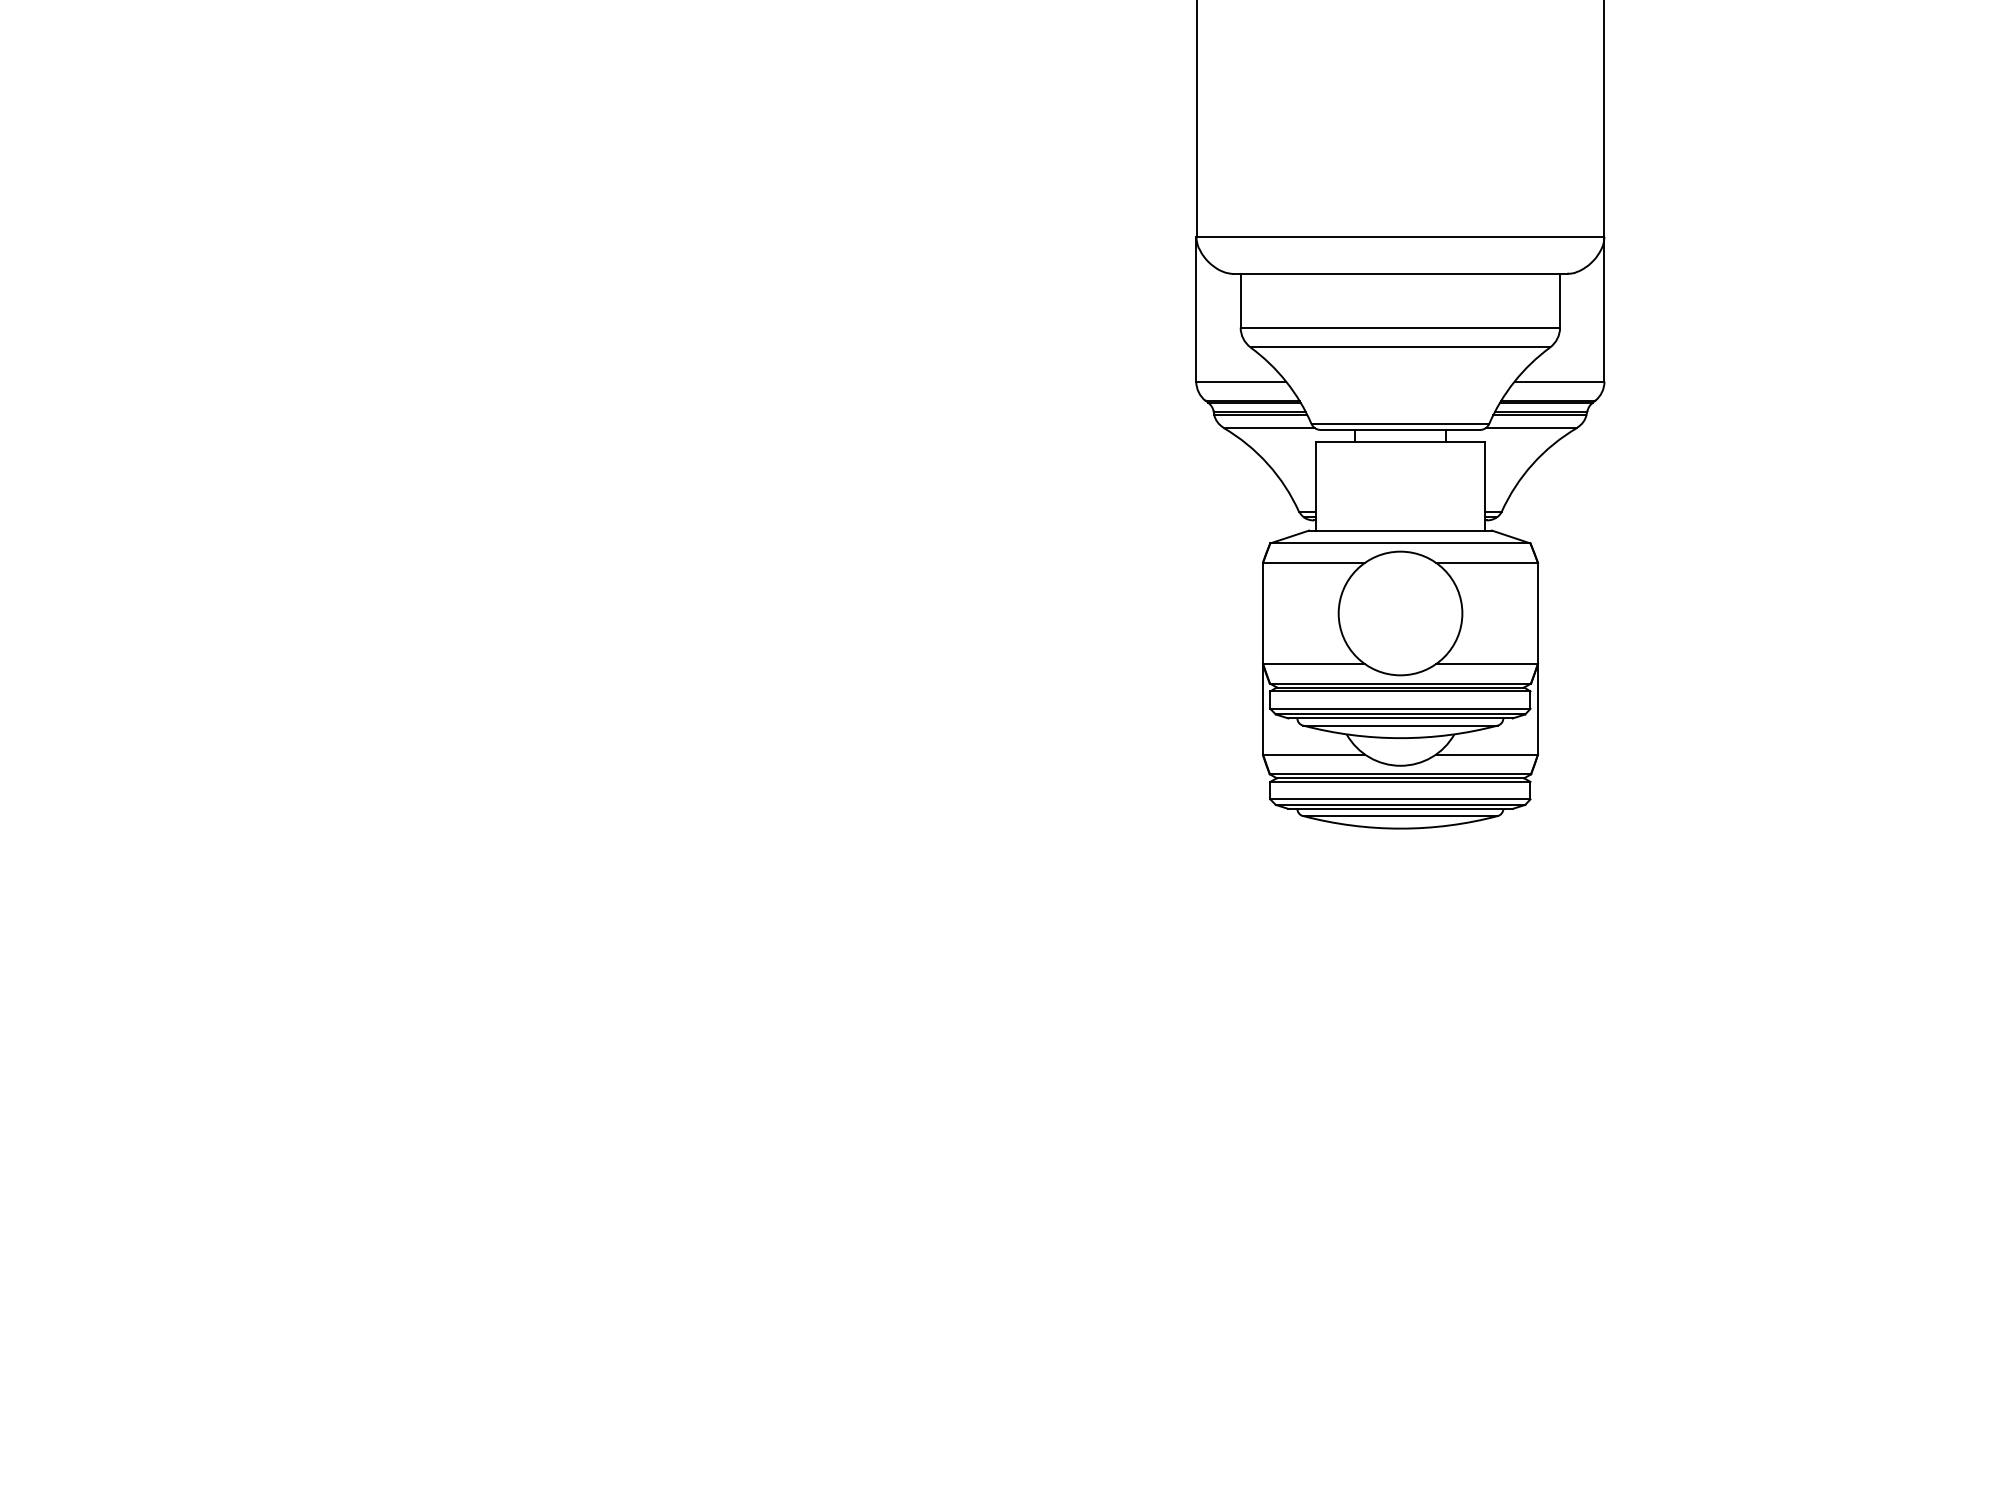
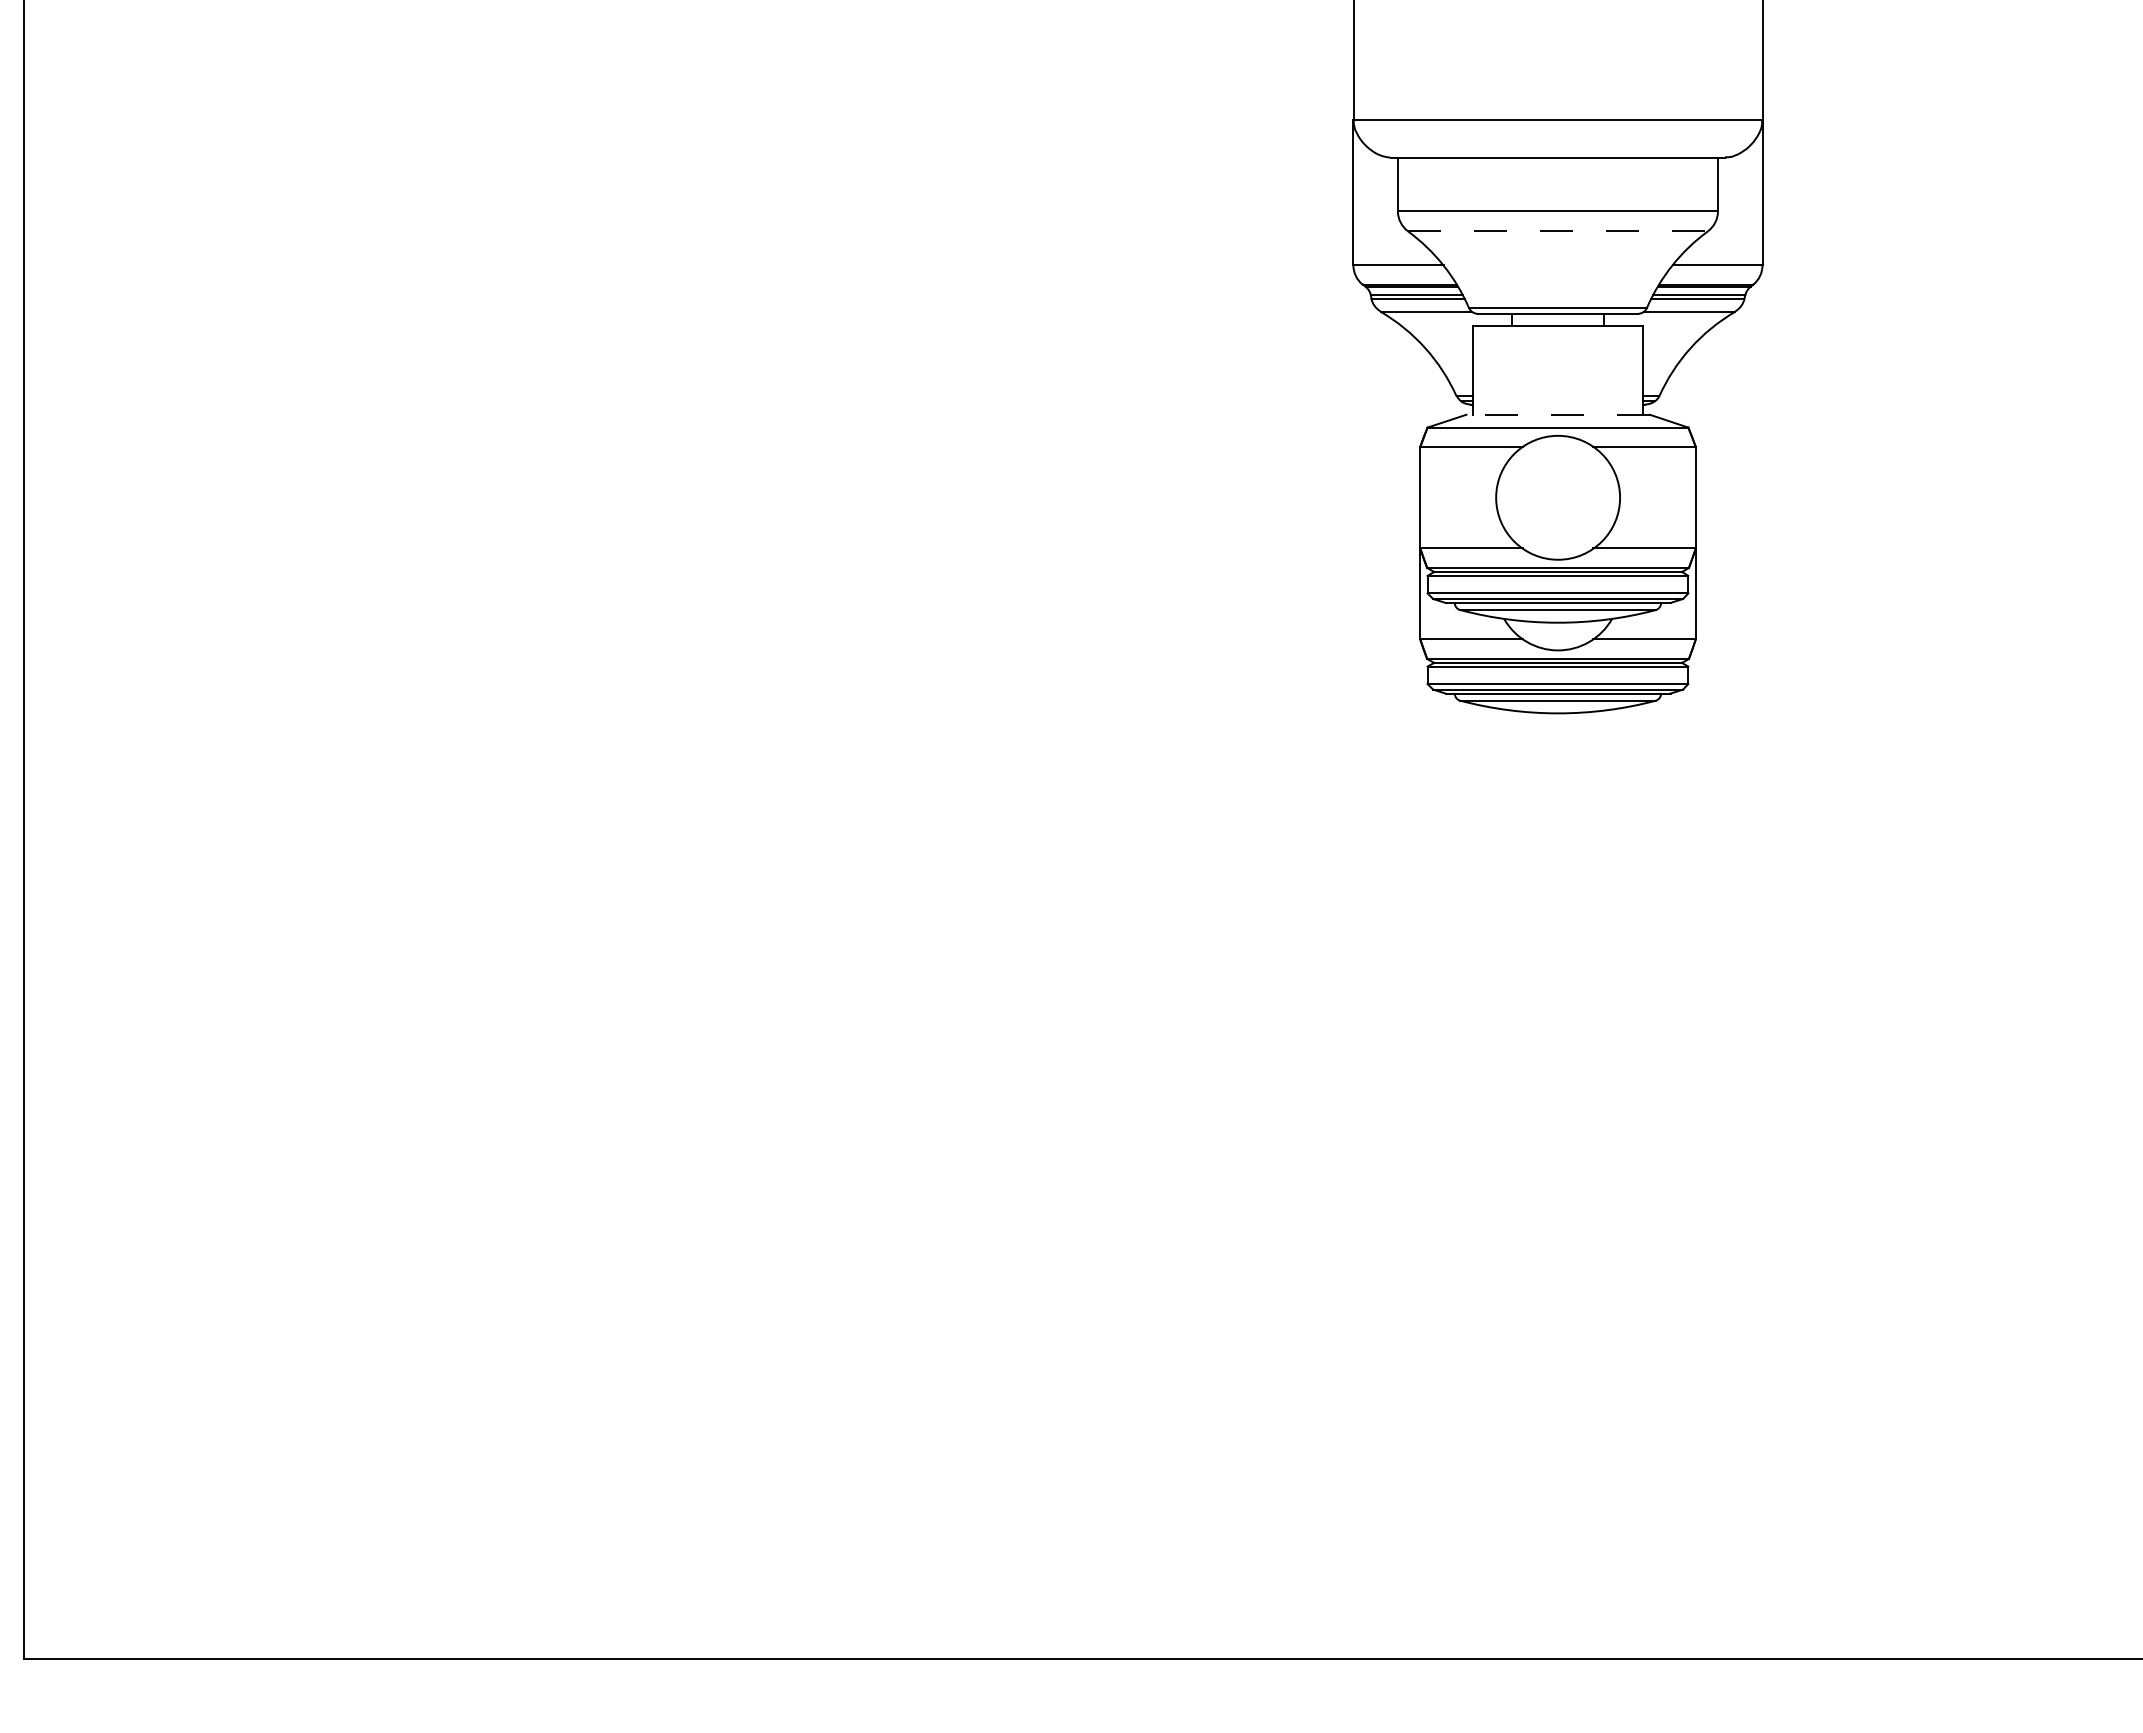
line: (1400, 347) -> (1558, 231), solid -> dashed
line: (1400, 530) -> (1558, 414), solid -> dashed

